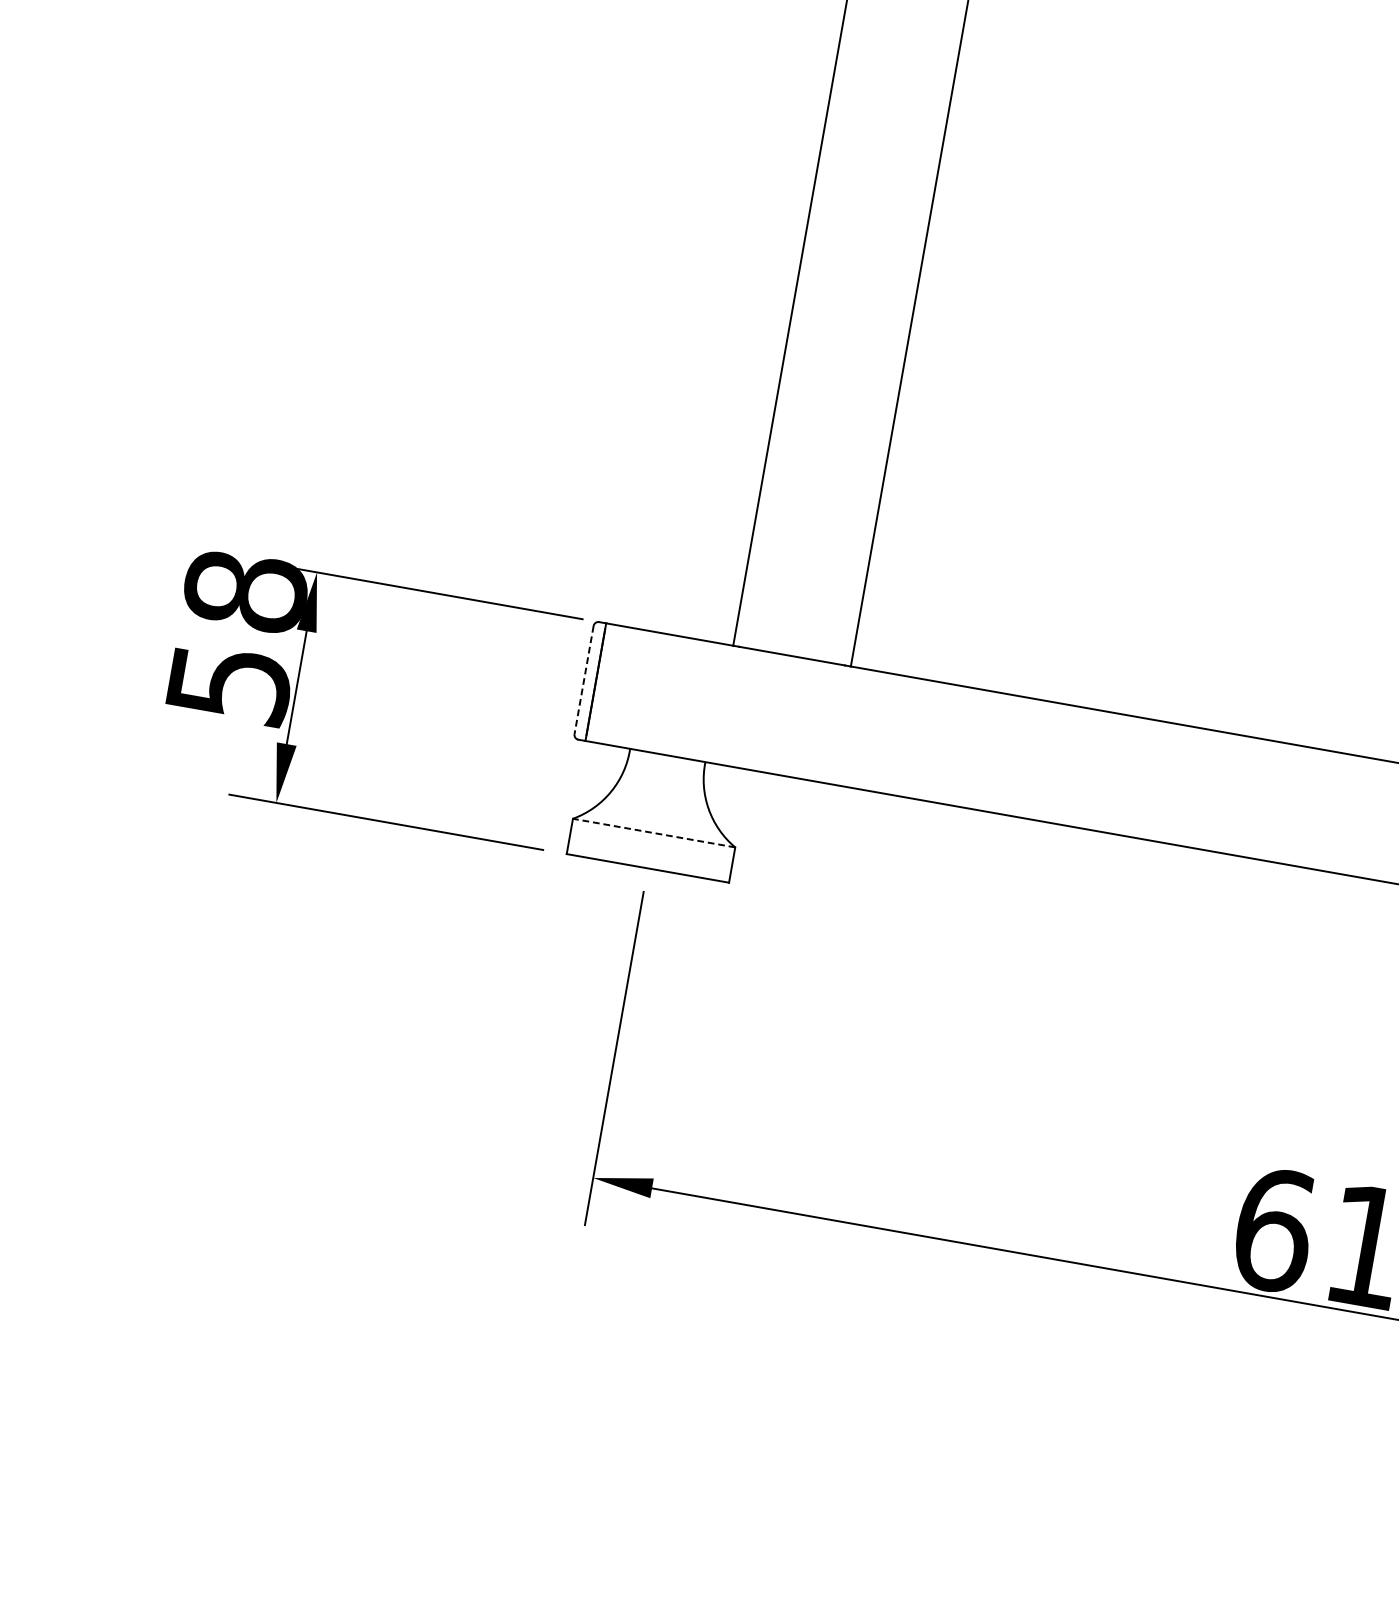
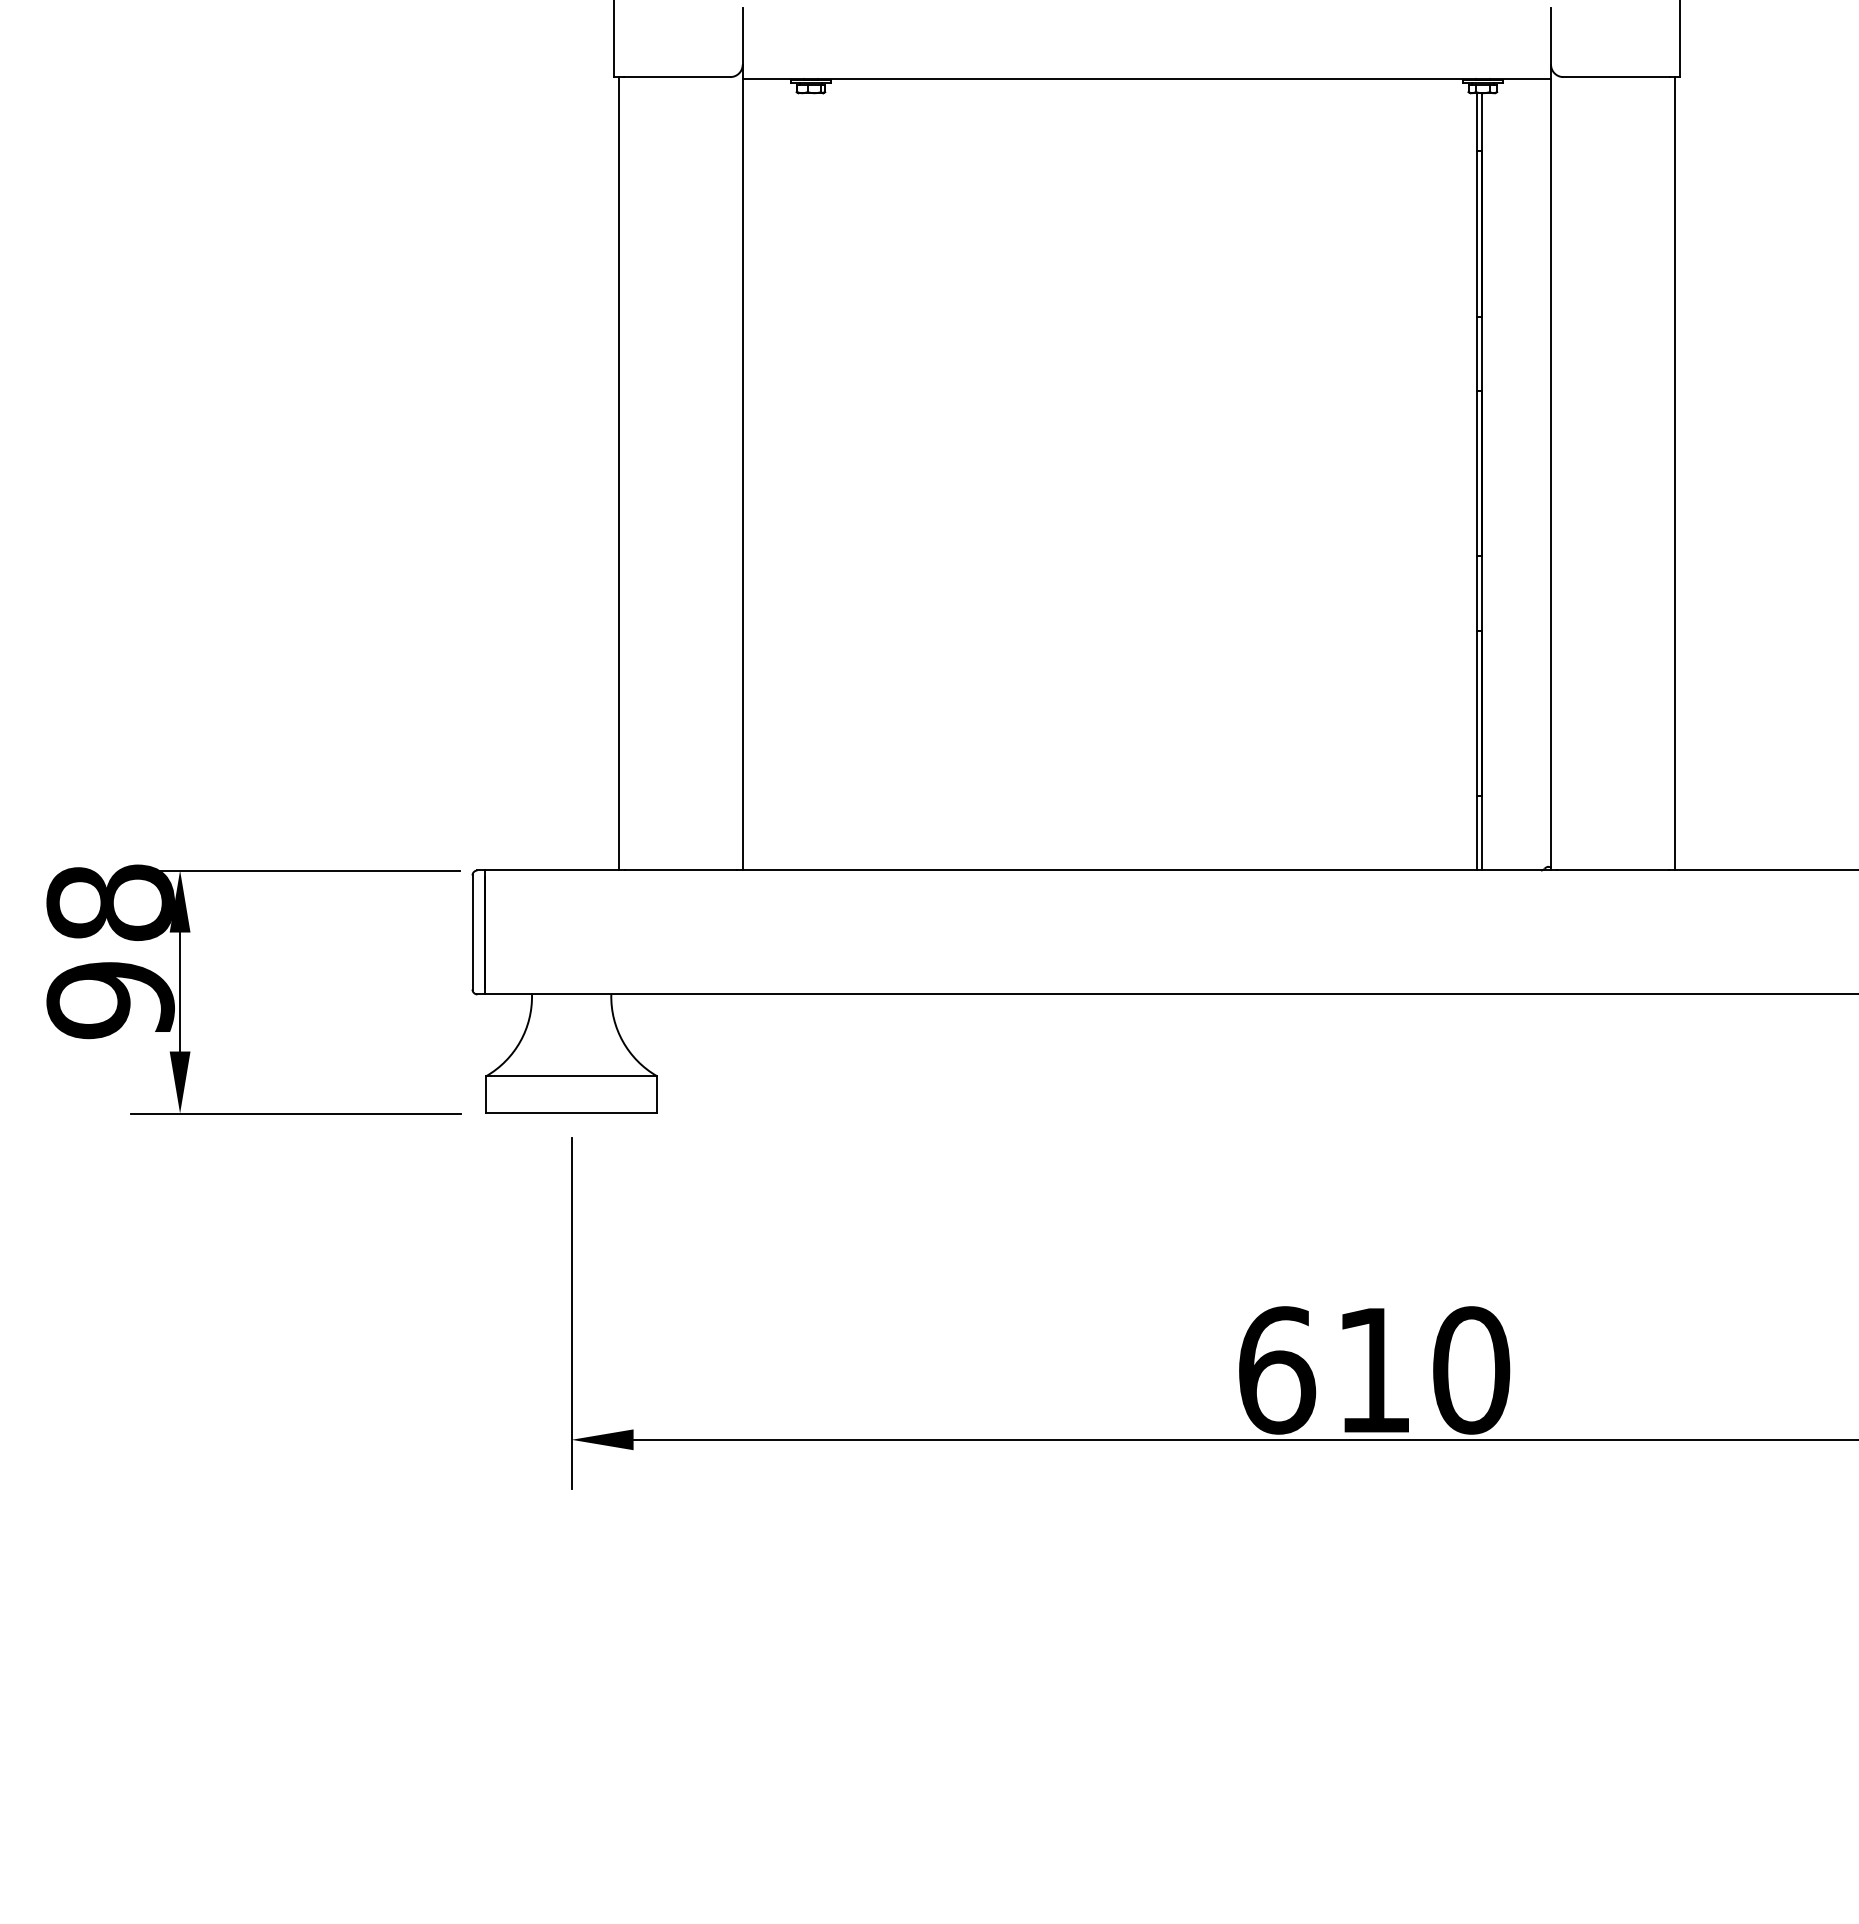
line: (584, 680) -> (472, 932), dashed -> solid
text: (229, 684) -> (110, 1000), 58 -> 98
line: (653, 833) -> (571, 1076), dashed -> solid

